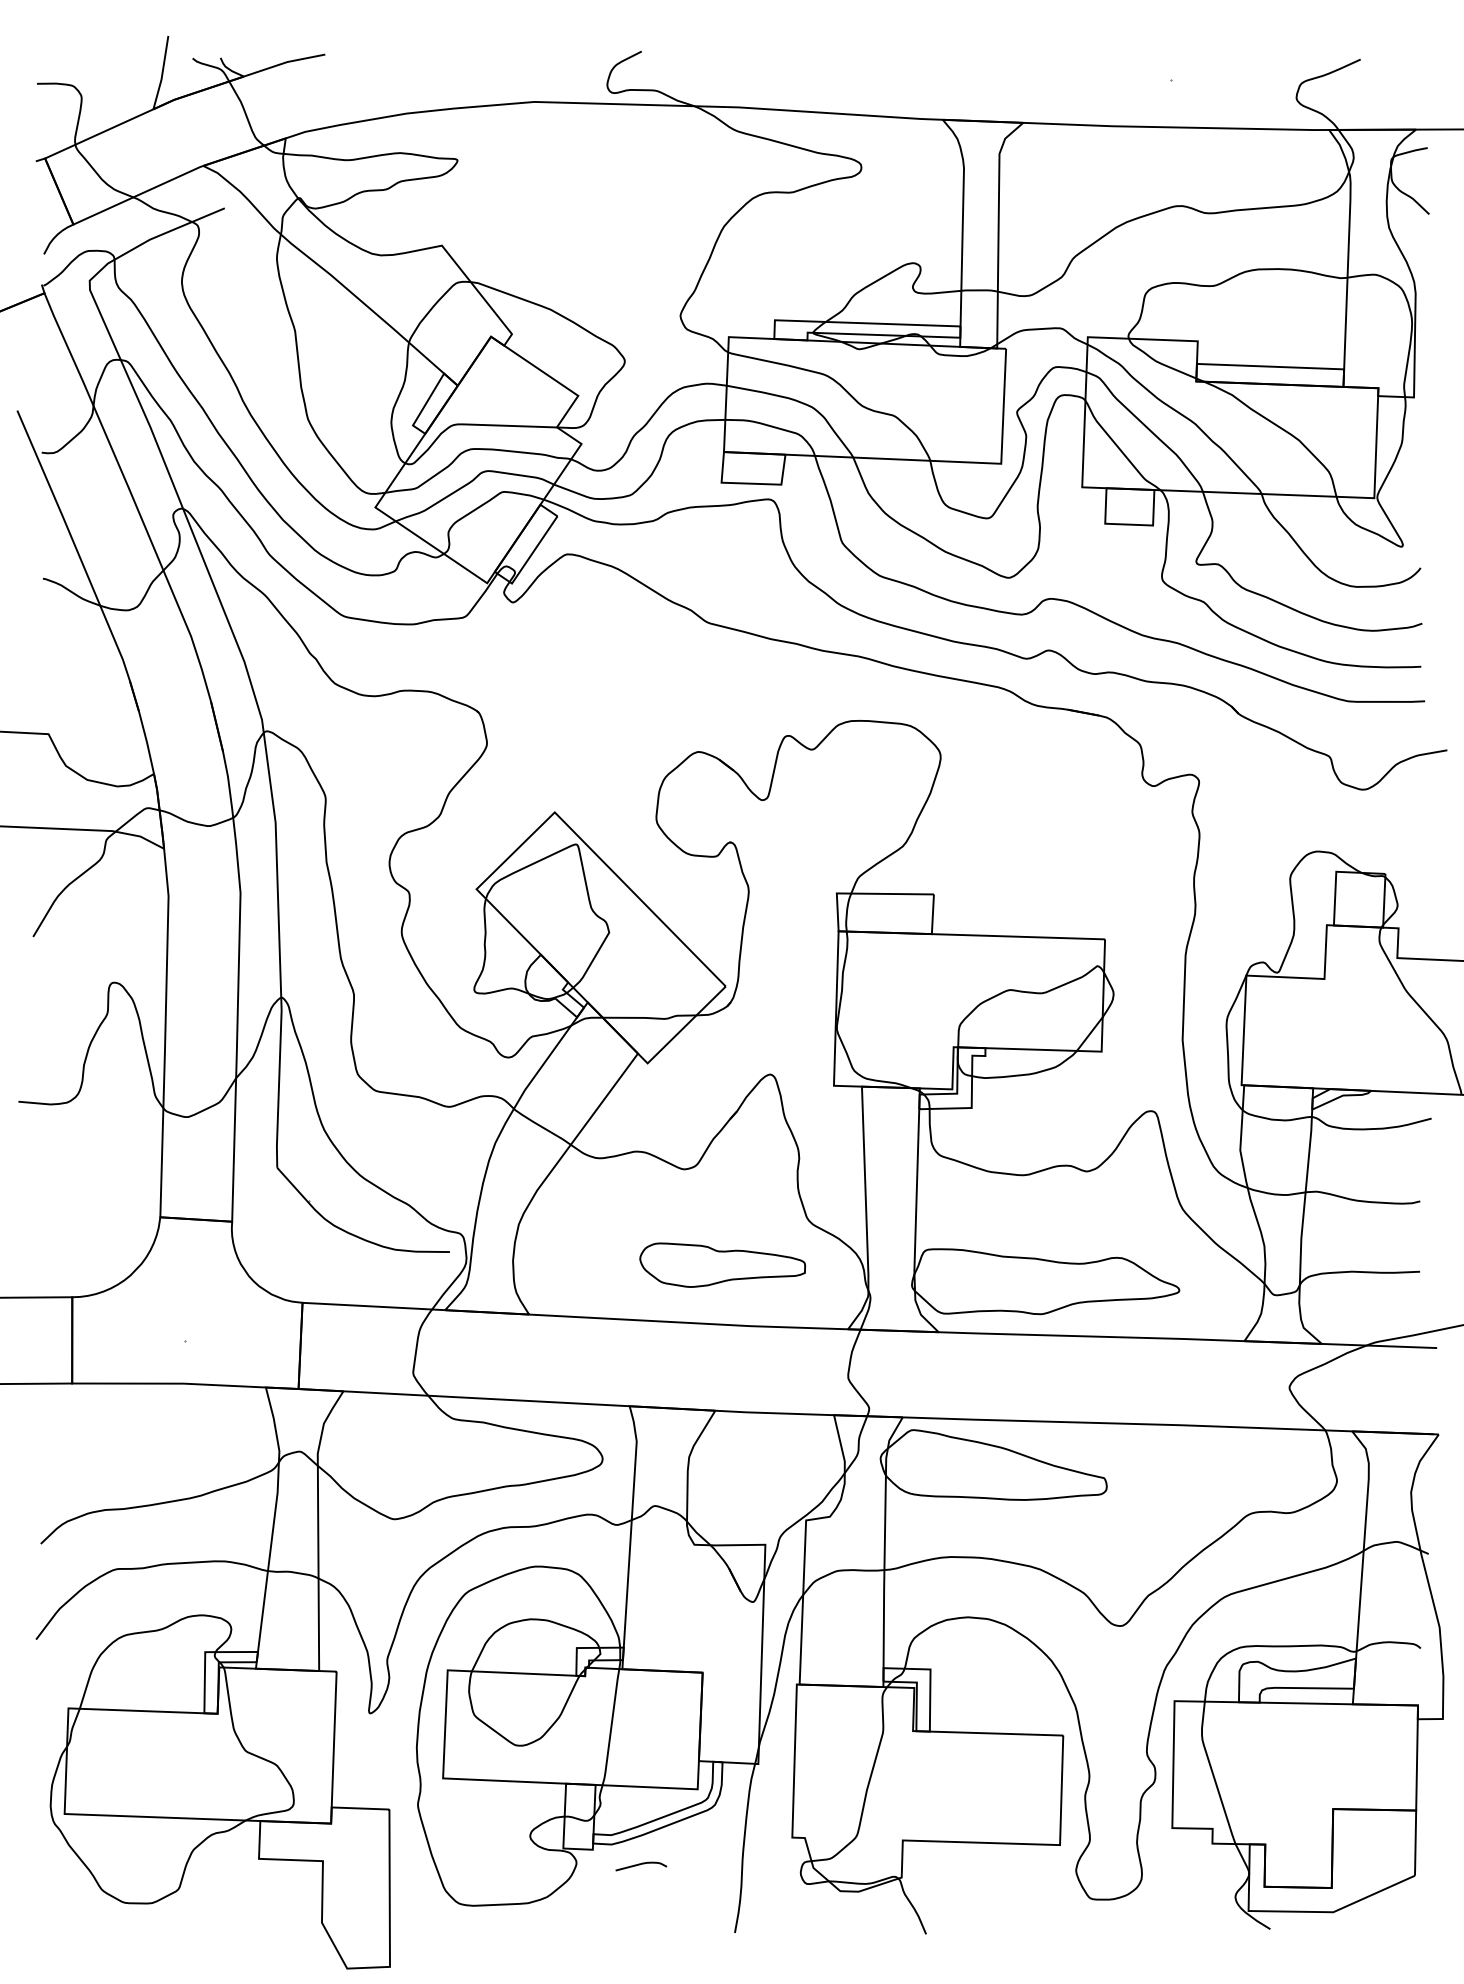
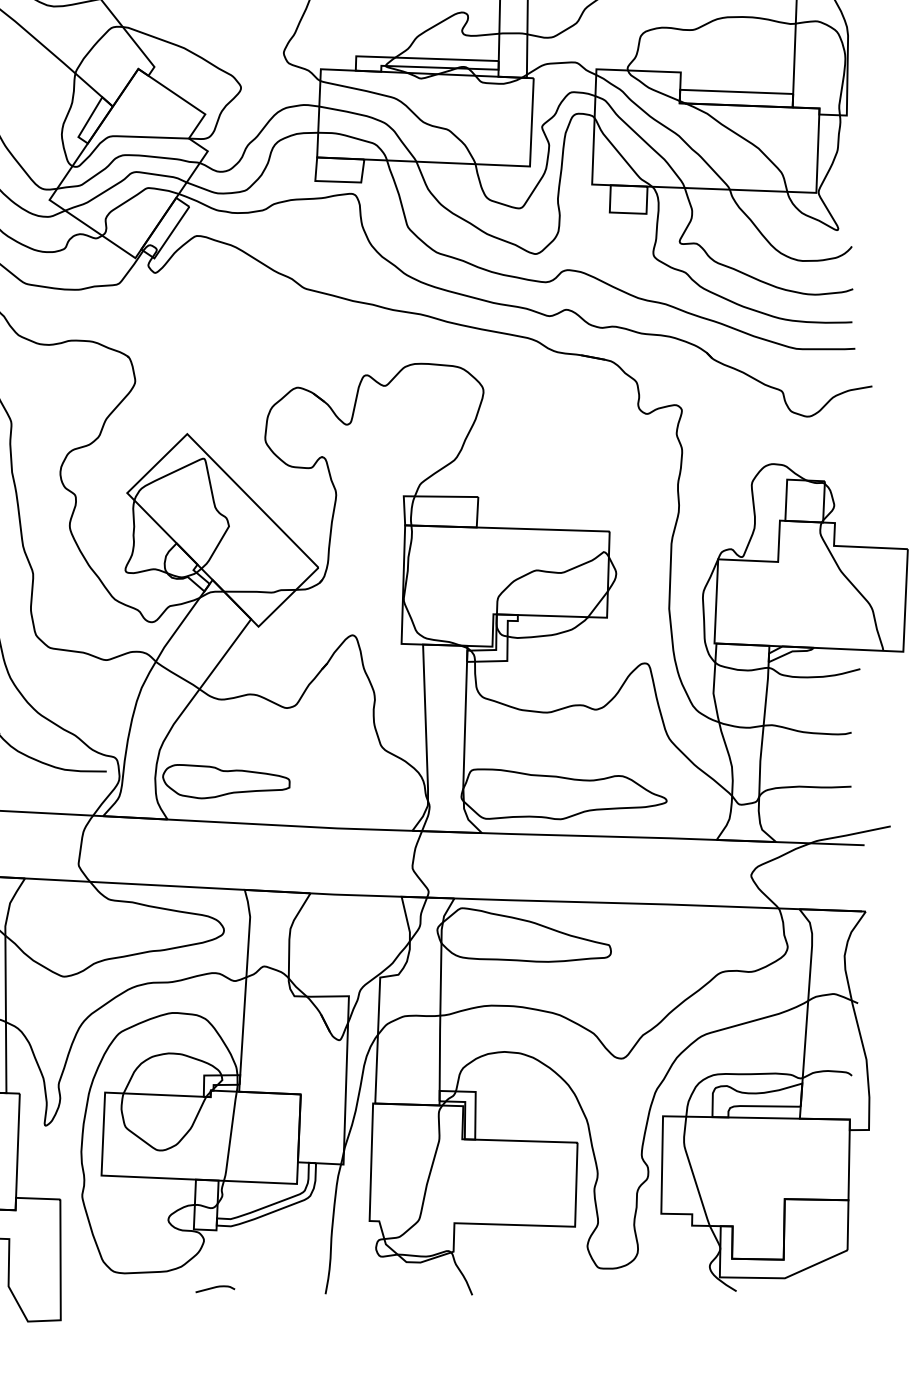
part: (722, 1264) -> (226, 781), moved
curve: (640, 1865) -> (214, 1288), moved

